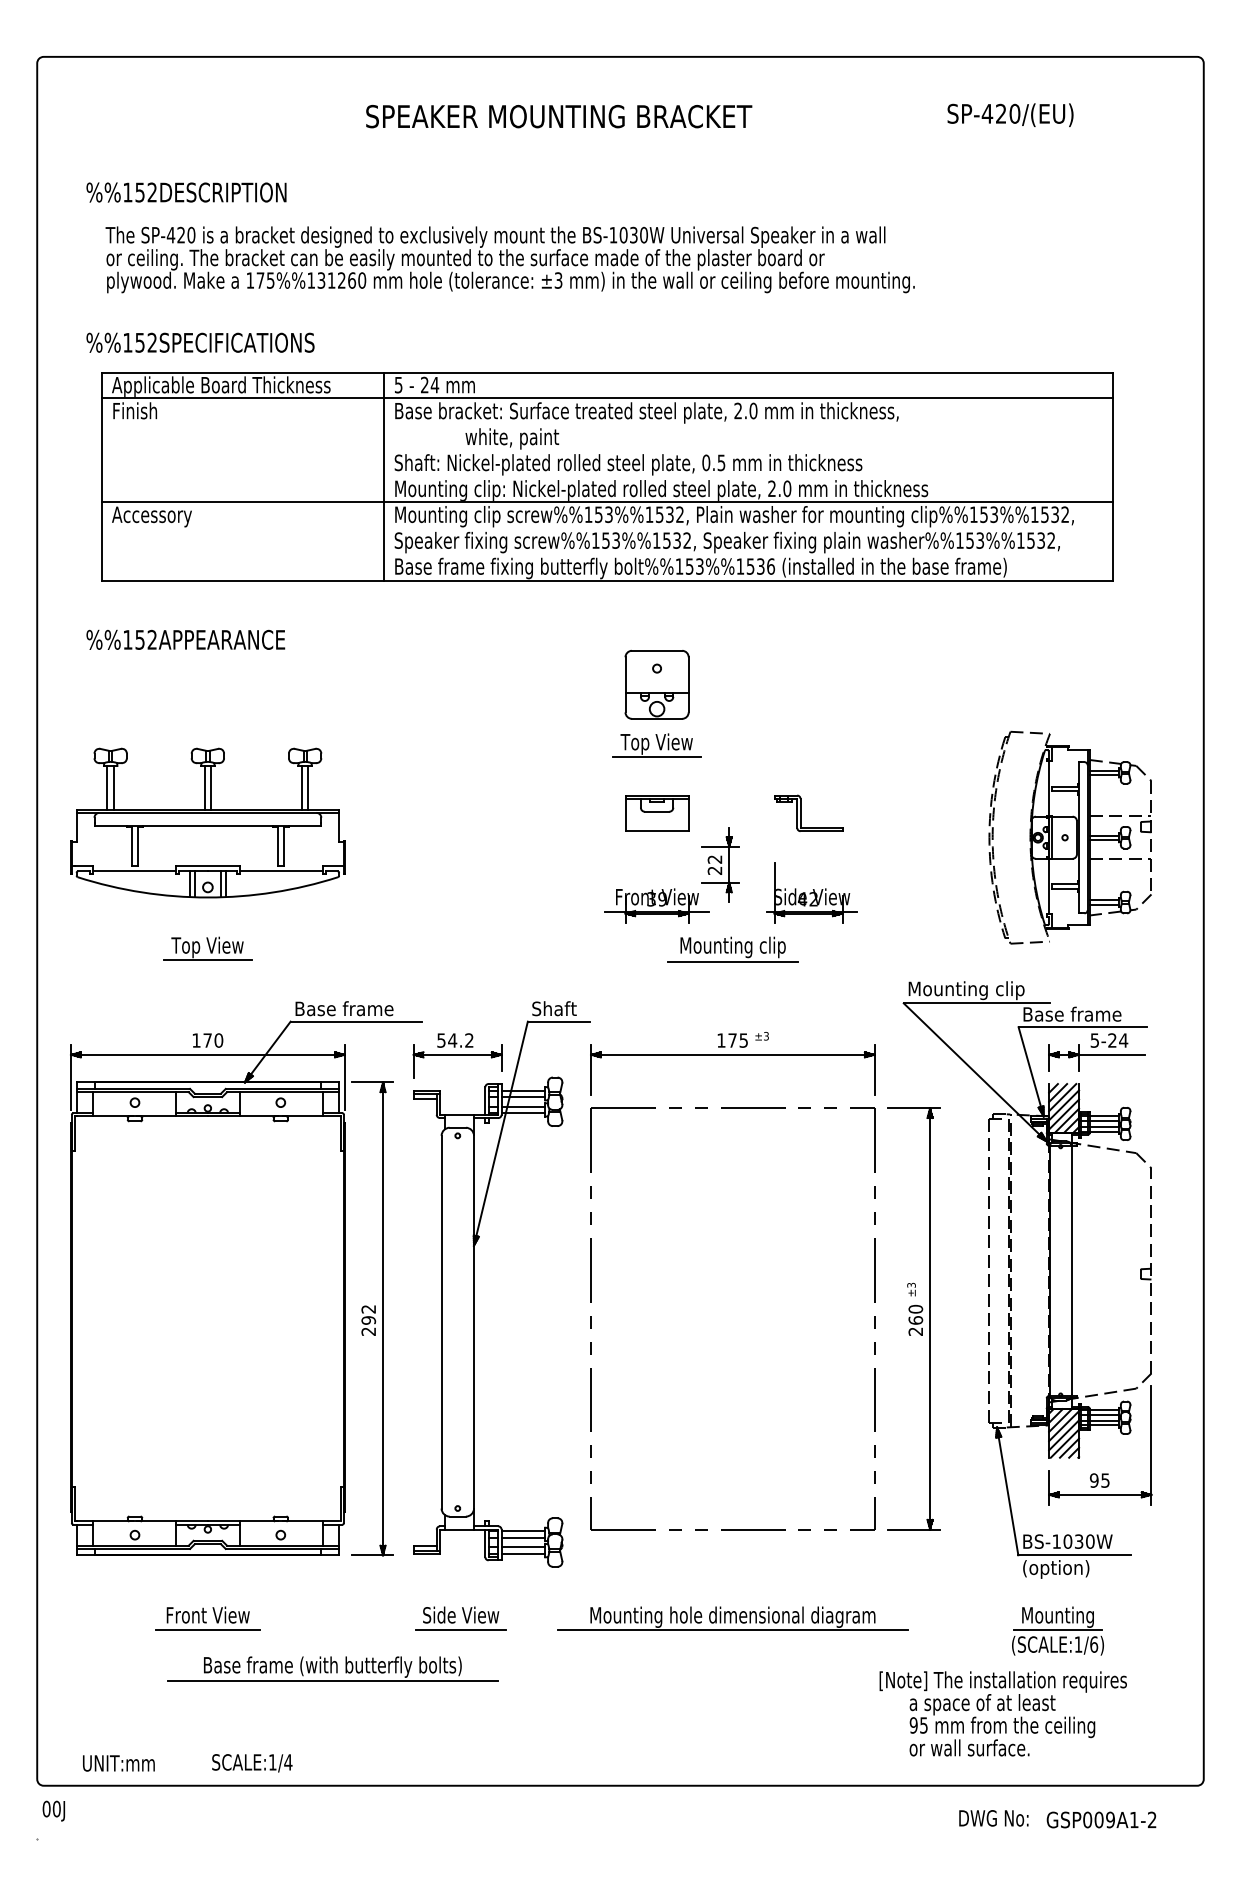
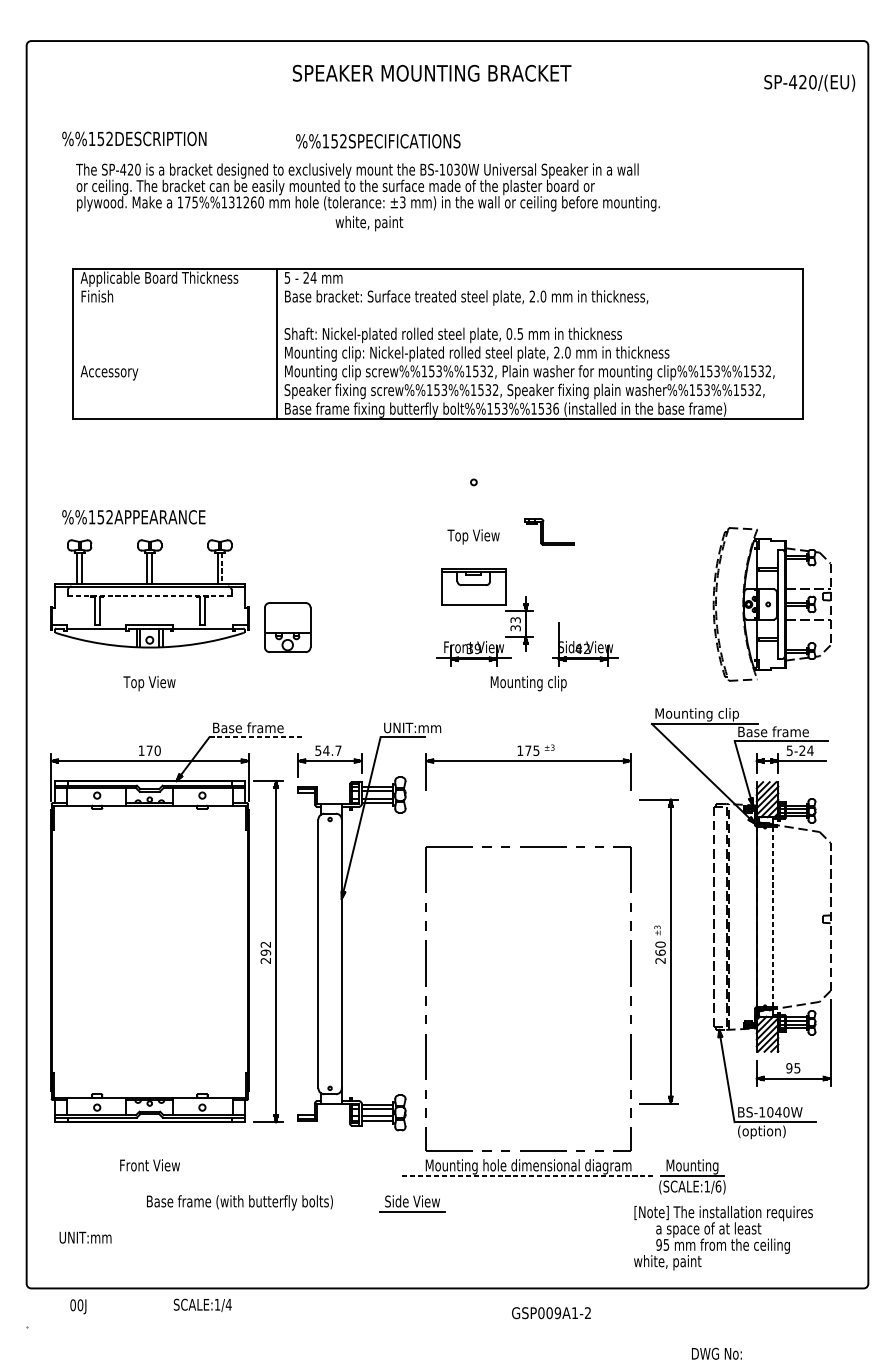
text: (1010, 115) -> (809, 83), moved
text: (559, 116) -> (432, 73), moved
text: (200, 342) -> (378, 141), moved
line: (607, 398) -> (438, 287), removed
text: (512, 438) -> (369, 223), moved
line: (607, 502) -> (438, 362), removed
text: (185, 639) -> (133, 516), moved
part: (656, 684) -> (287, 627), moved
line: (656, 756) -> (473, 545), removed
line: (308, 787) -> (222, 568), solid -> dashed
part: (801, 812) -> (544, 531), moved
part: (657, 813) -> (474, 586), size x1.4
line: (207, 825) -> (149, 595), solid -> dashed
text: (715, 864) -> (516, 623), 22 -> 33
line: (207, 960) -> (149, 693), removed
line: (732, 961) -> (528, 693), removed
text: (571, 1008) -> (412, 727), Shaft -> UNIT:mm
line: (356, 1021) -> (257, 737), solid -> dashed
text: (469, 1040) -> (338, 750), 54.2 -> 54.7
line: (1071, 1270) -> (772, 916), solid -> dashed
part: (591, 1318) -> (426, 998), moved
text: (1078, 1541) -> (777, 1112), BS-1030W -> BS-1040W
part: (460, 1618) -> (412, 1203), moved
line: (207, 1629) -> (149, 1175), removed
line: (732, 1629) -> (528, 1175), solid -> dashed
part: (1057, 1630) -> (692, 1176), moved
line: (332, 1681) -> (239, 1213), removed
text: (954, 1749) -> (688, 1262), or wall surface. -> white, paint
text: (118, 1763) -> (85, 1237), moved
text: (252, 1763) -> (202, 1305), moved
text: (53, 1810) -> (78, 1306), moved
text: (993, 1818) -> (716, 1353), moved
text: (1101, 1819) -> (551, 1312), moved

